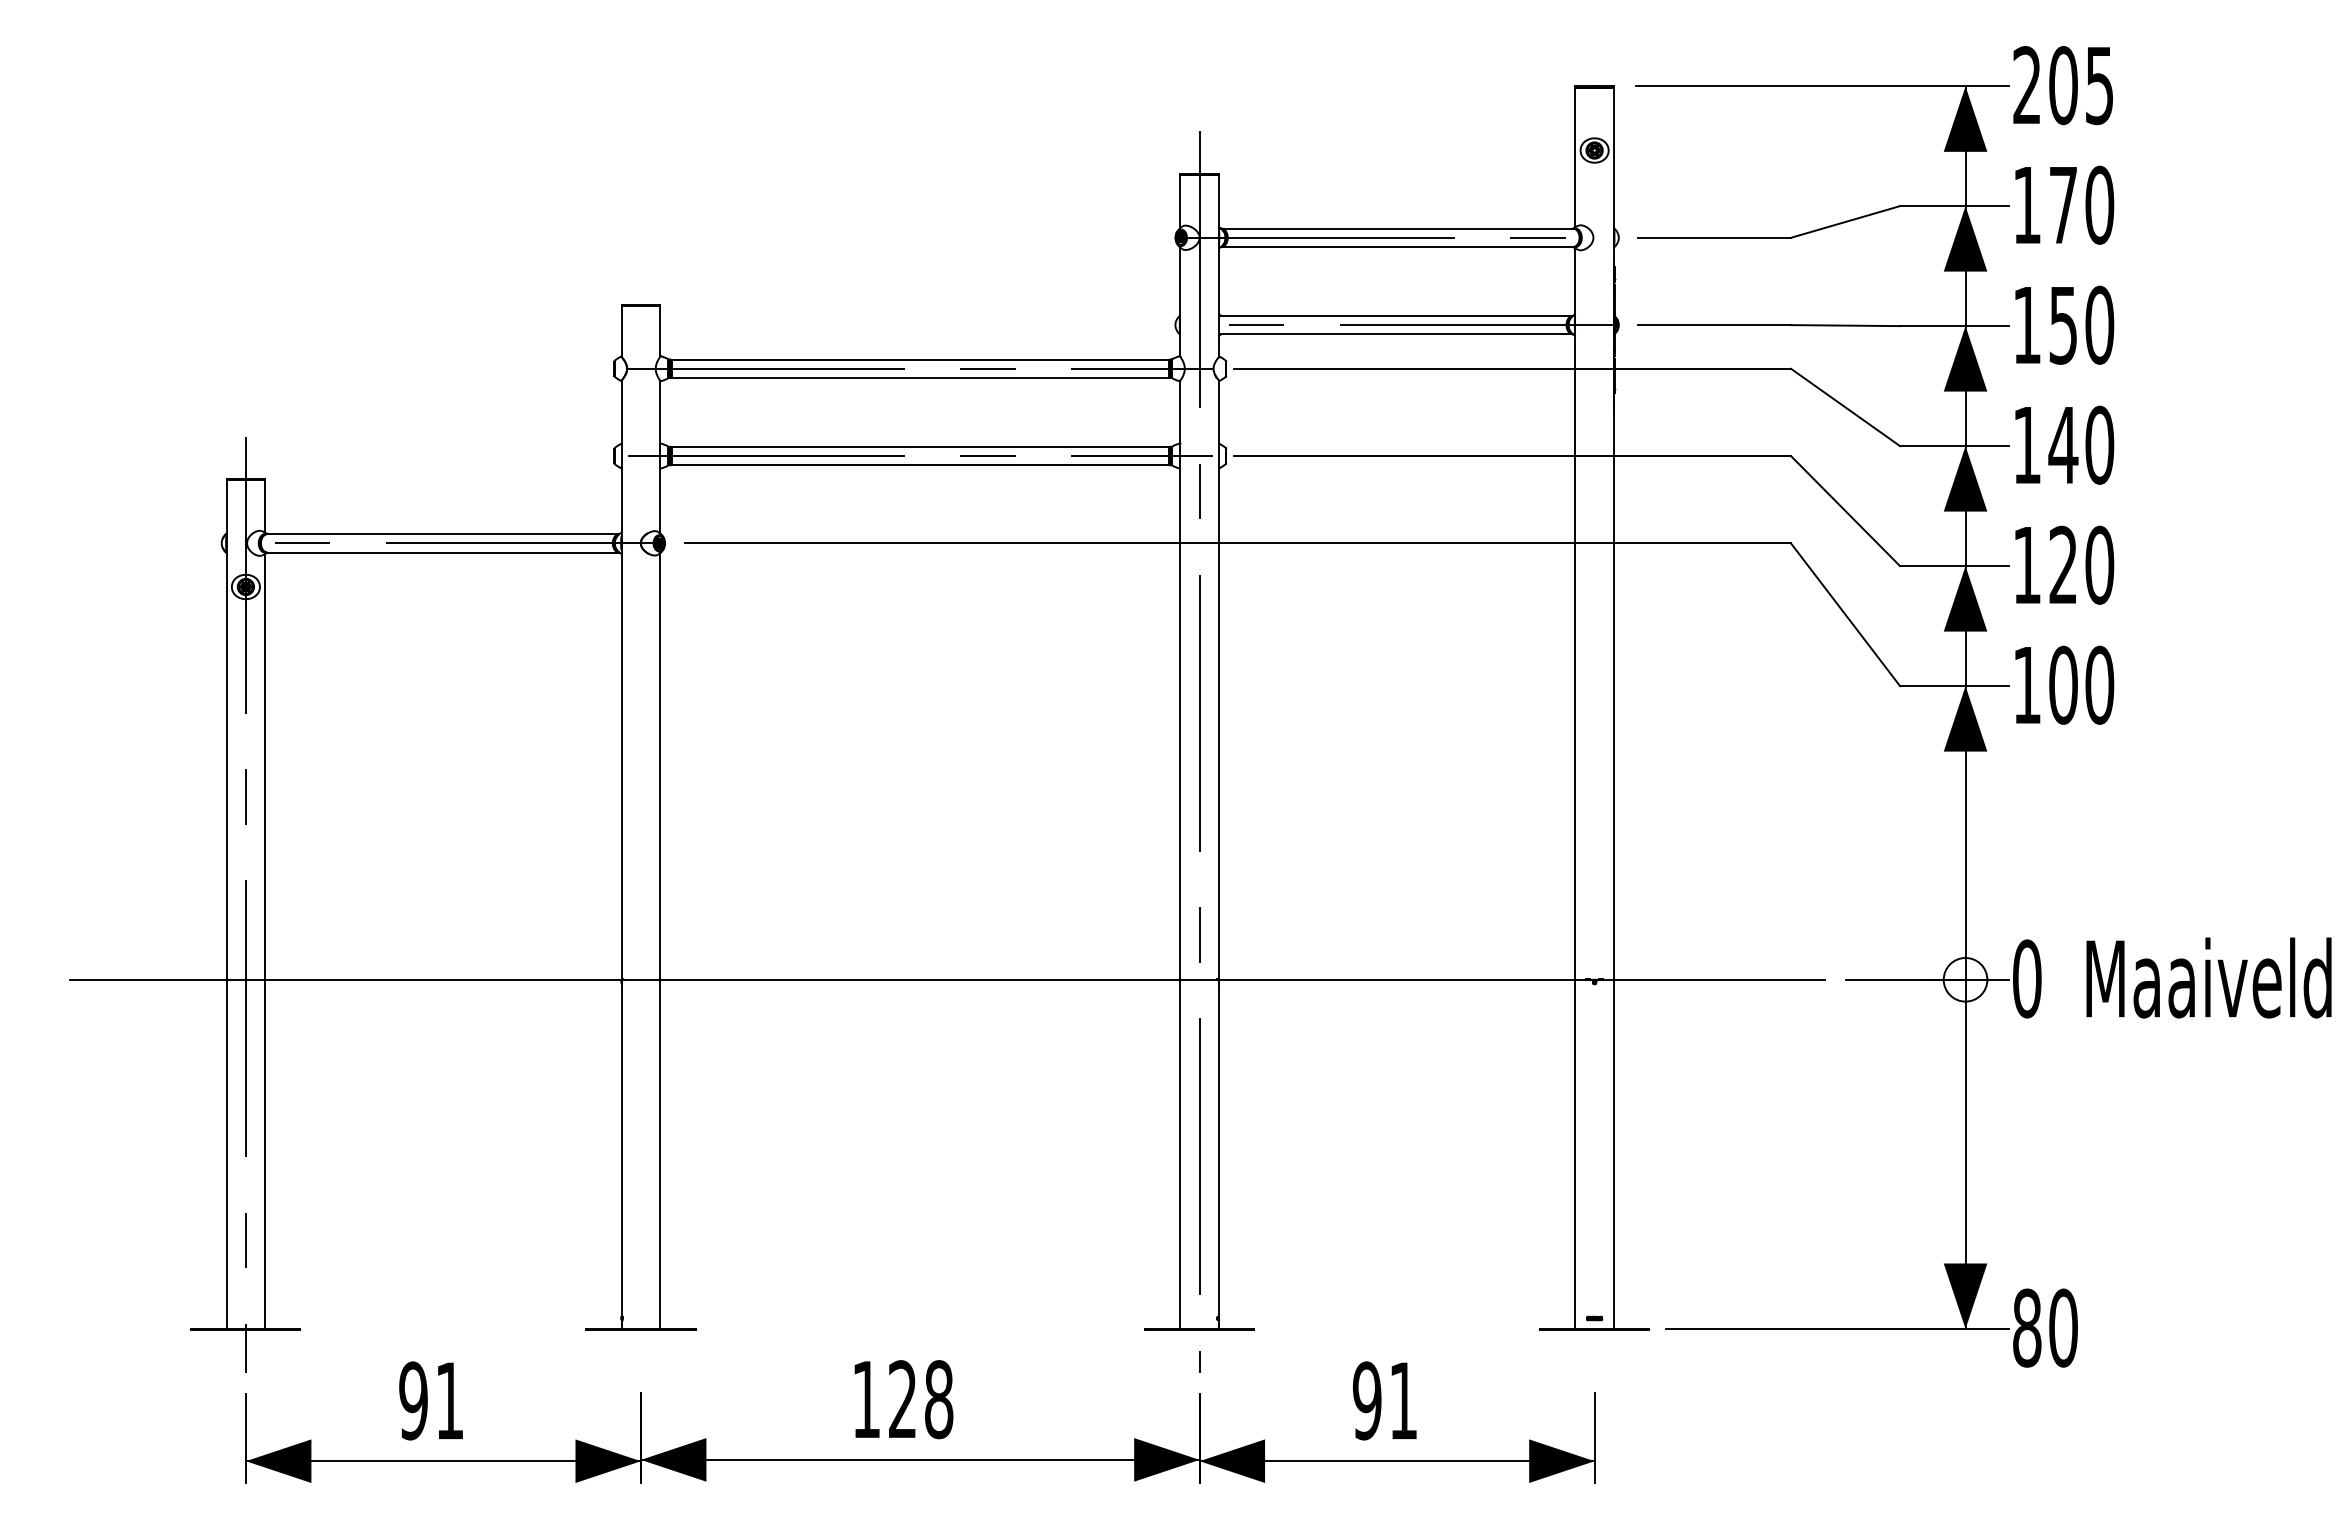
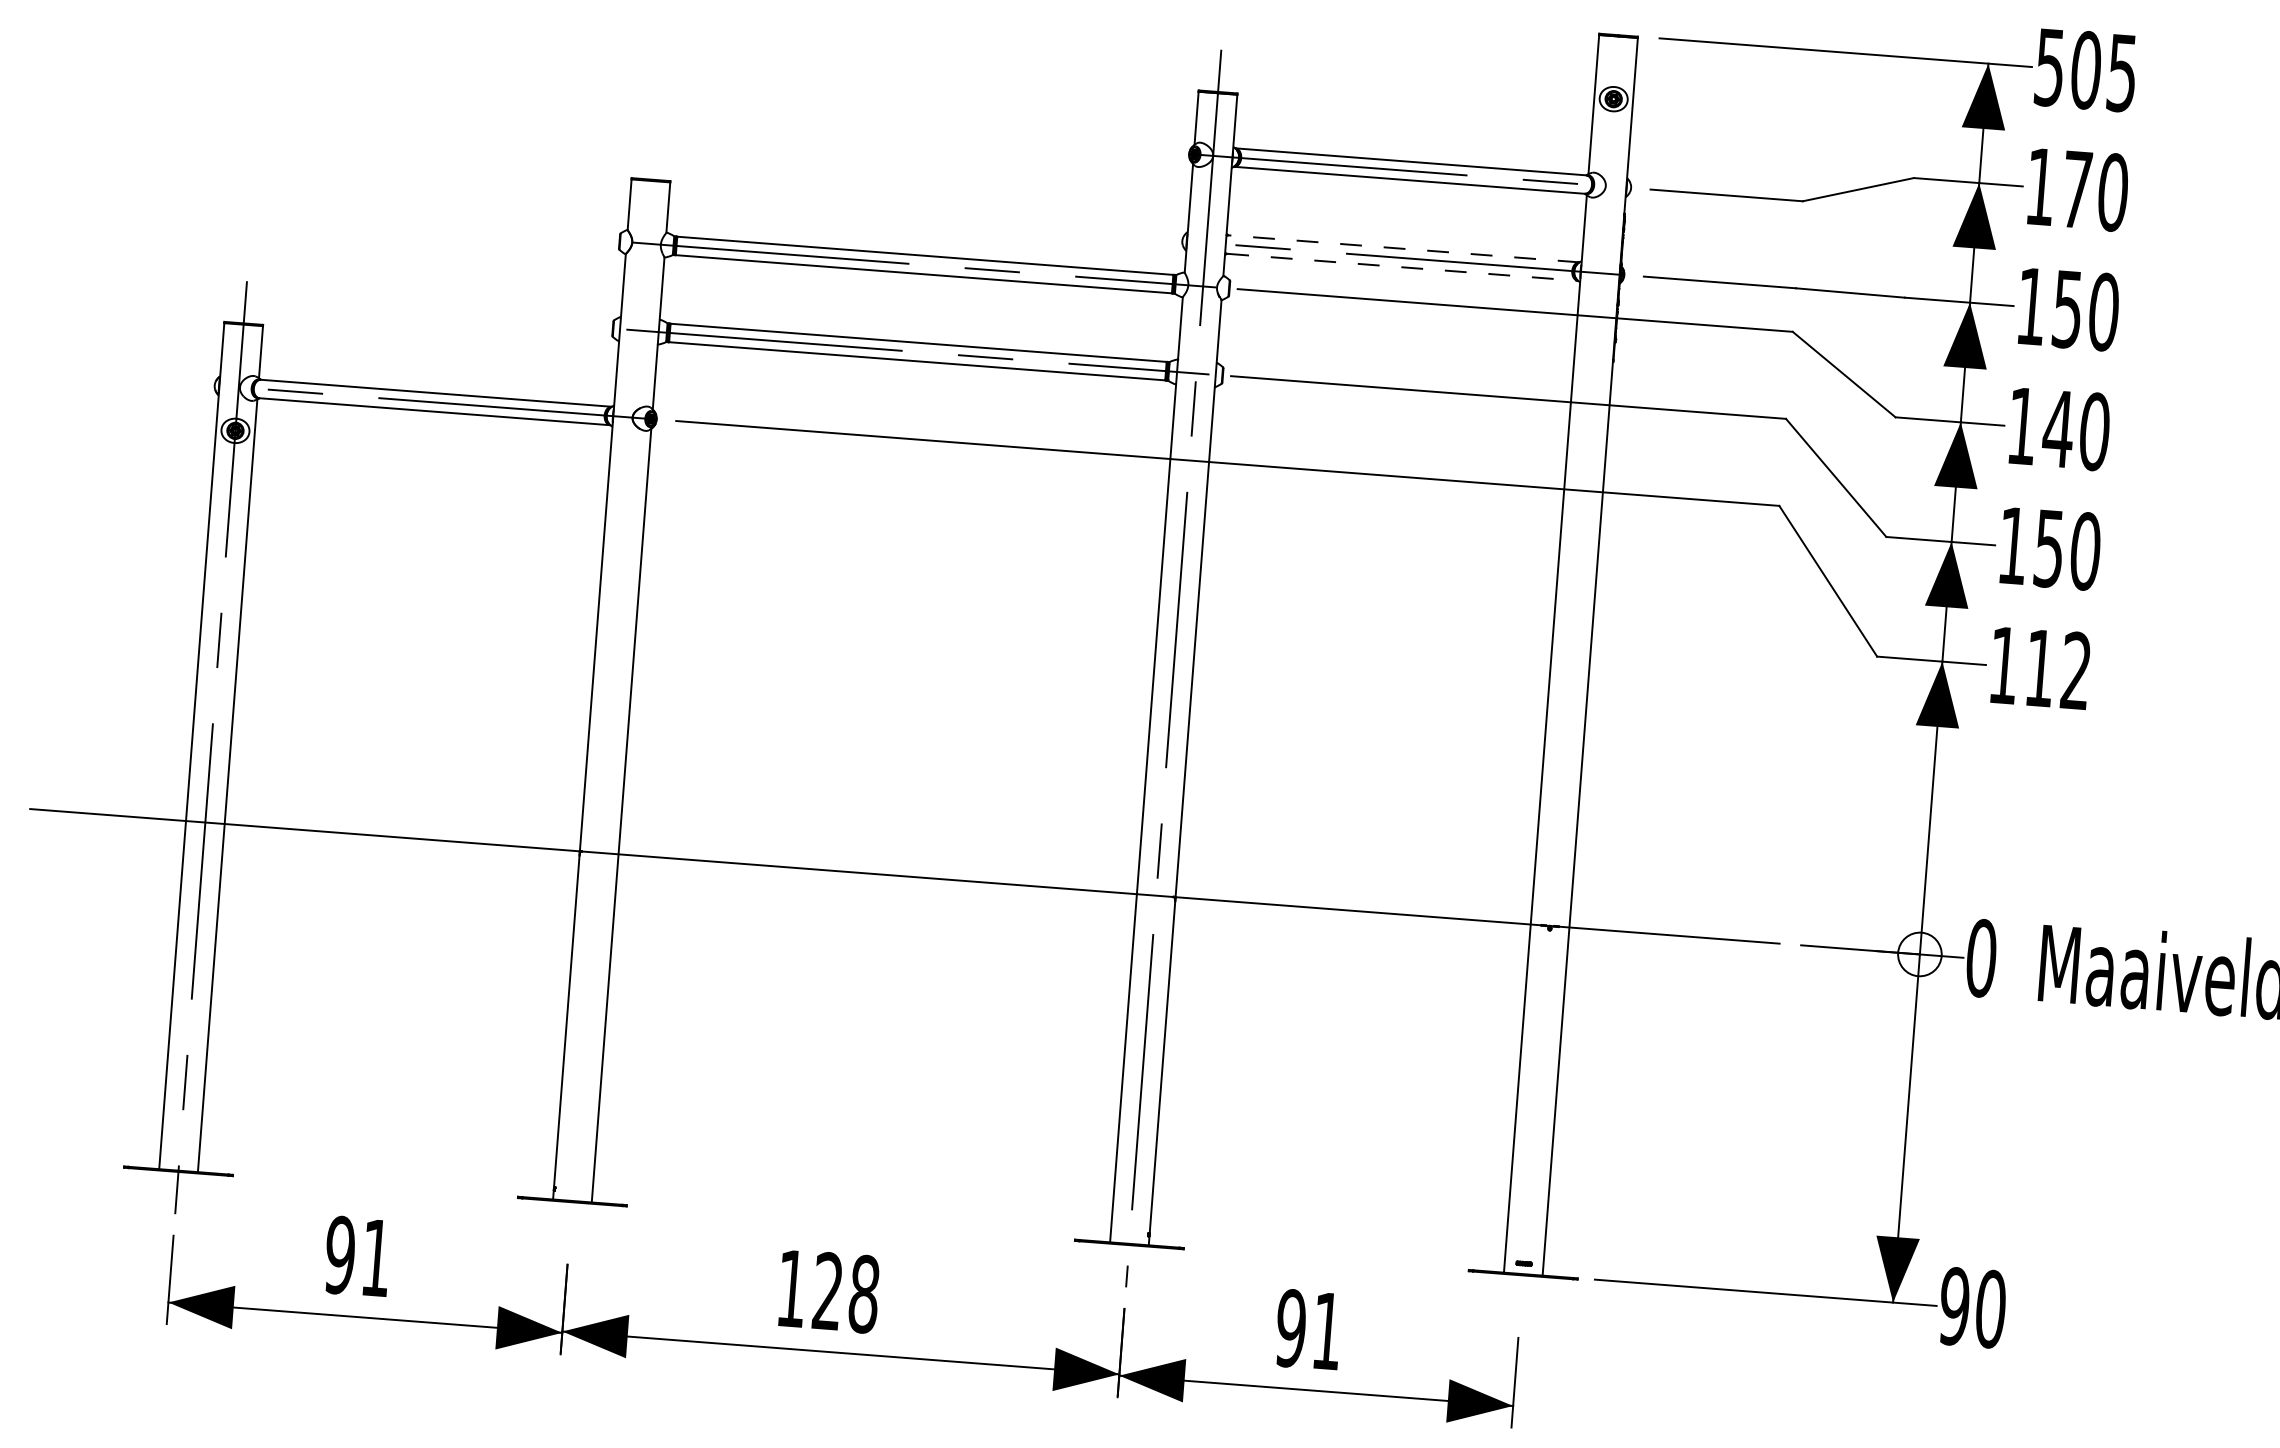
text: (2026, 85) -> (2049, 67), 205 -> 505
line: (1397, 315) -> (1404, 248), solid -> dashed
line: (1397, 334) -> (1403, 267), solid -> dashed
text: (2062, 564) -> (2048, 547), 120 -> 150
text: (2081, 684) -> (2058, 668), 100 -> 112
text: (2026, 1327) -> (1954, 1305), 80 -> 90

